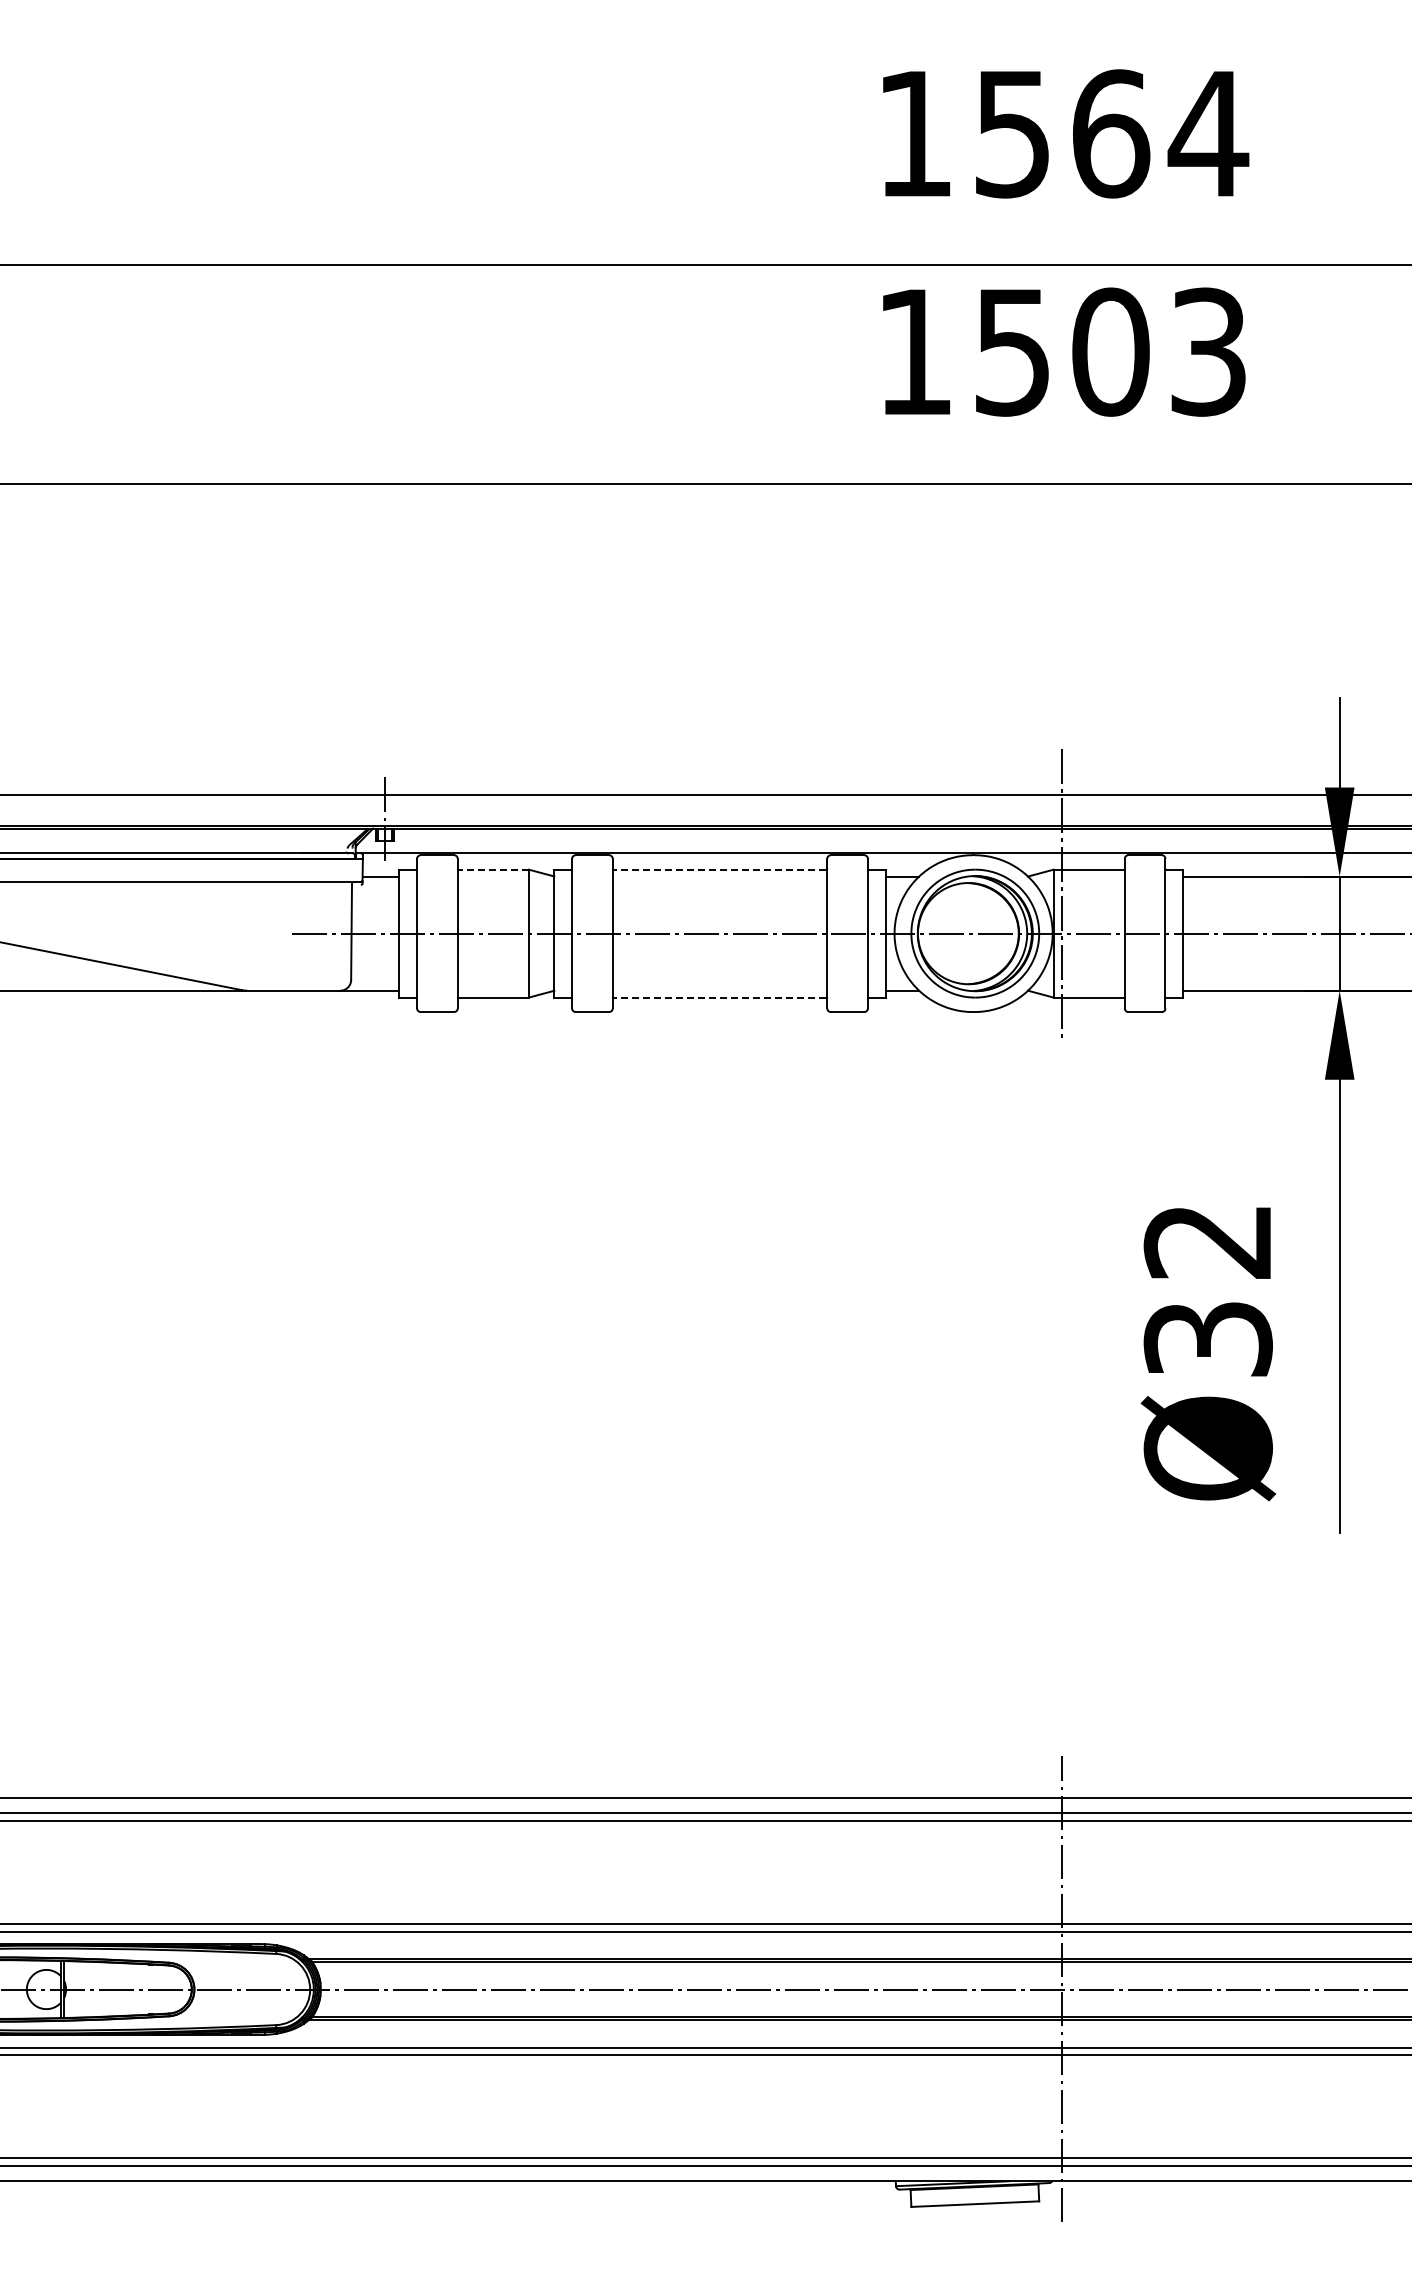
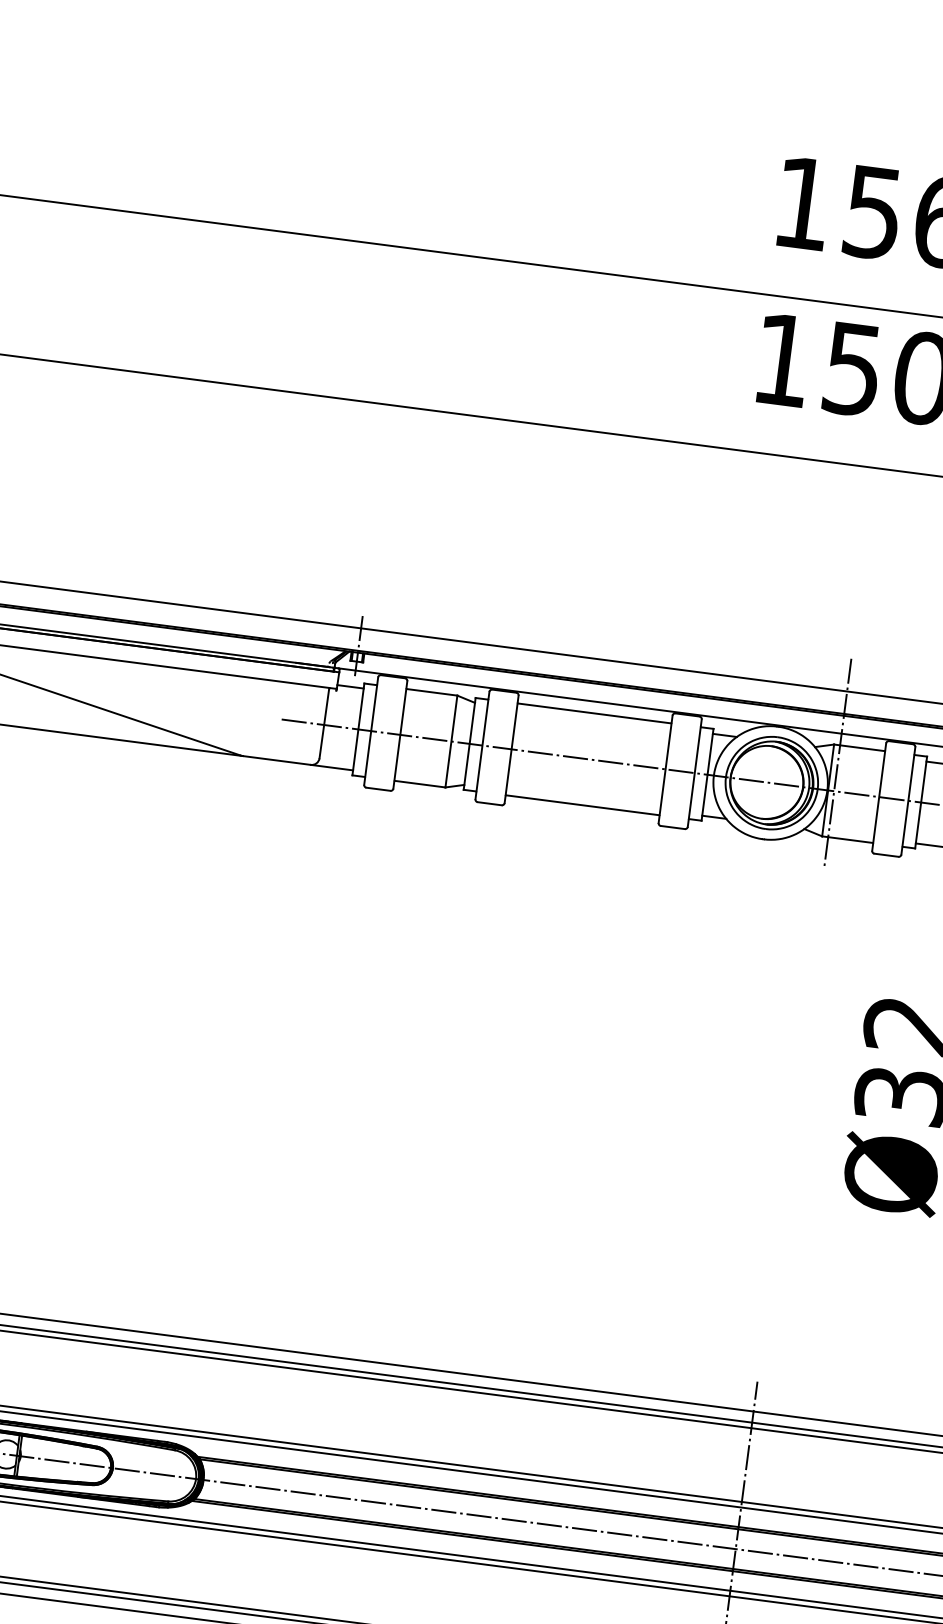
line: (493, 869) -> (432, 692), dashed -> solid
line: (719, 869) -> (594, 713), dashed -> solid
line: (719, 997) -> (582, 805), dashed -> solid

